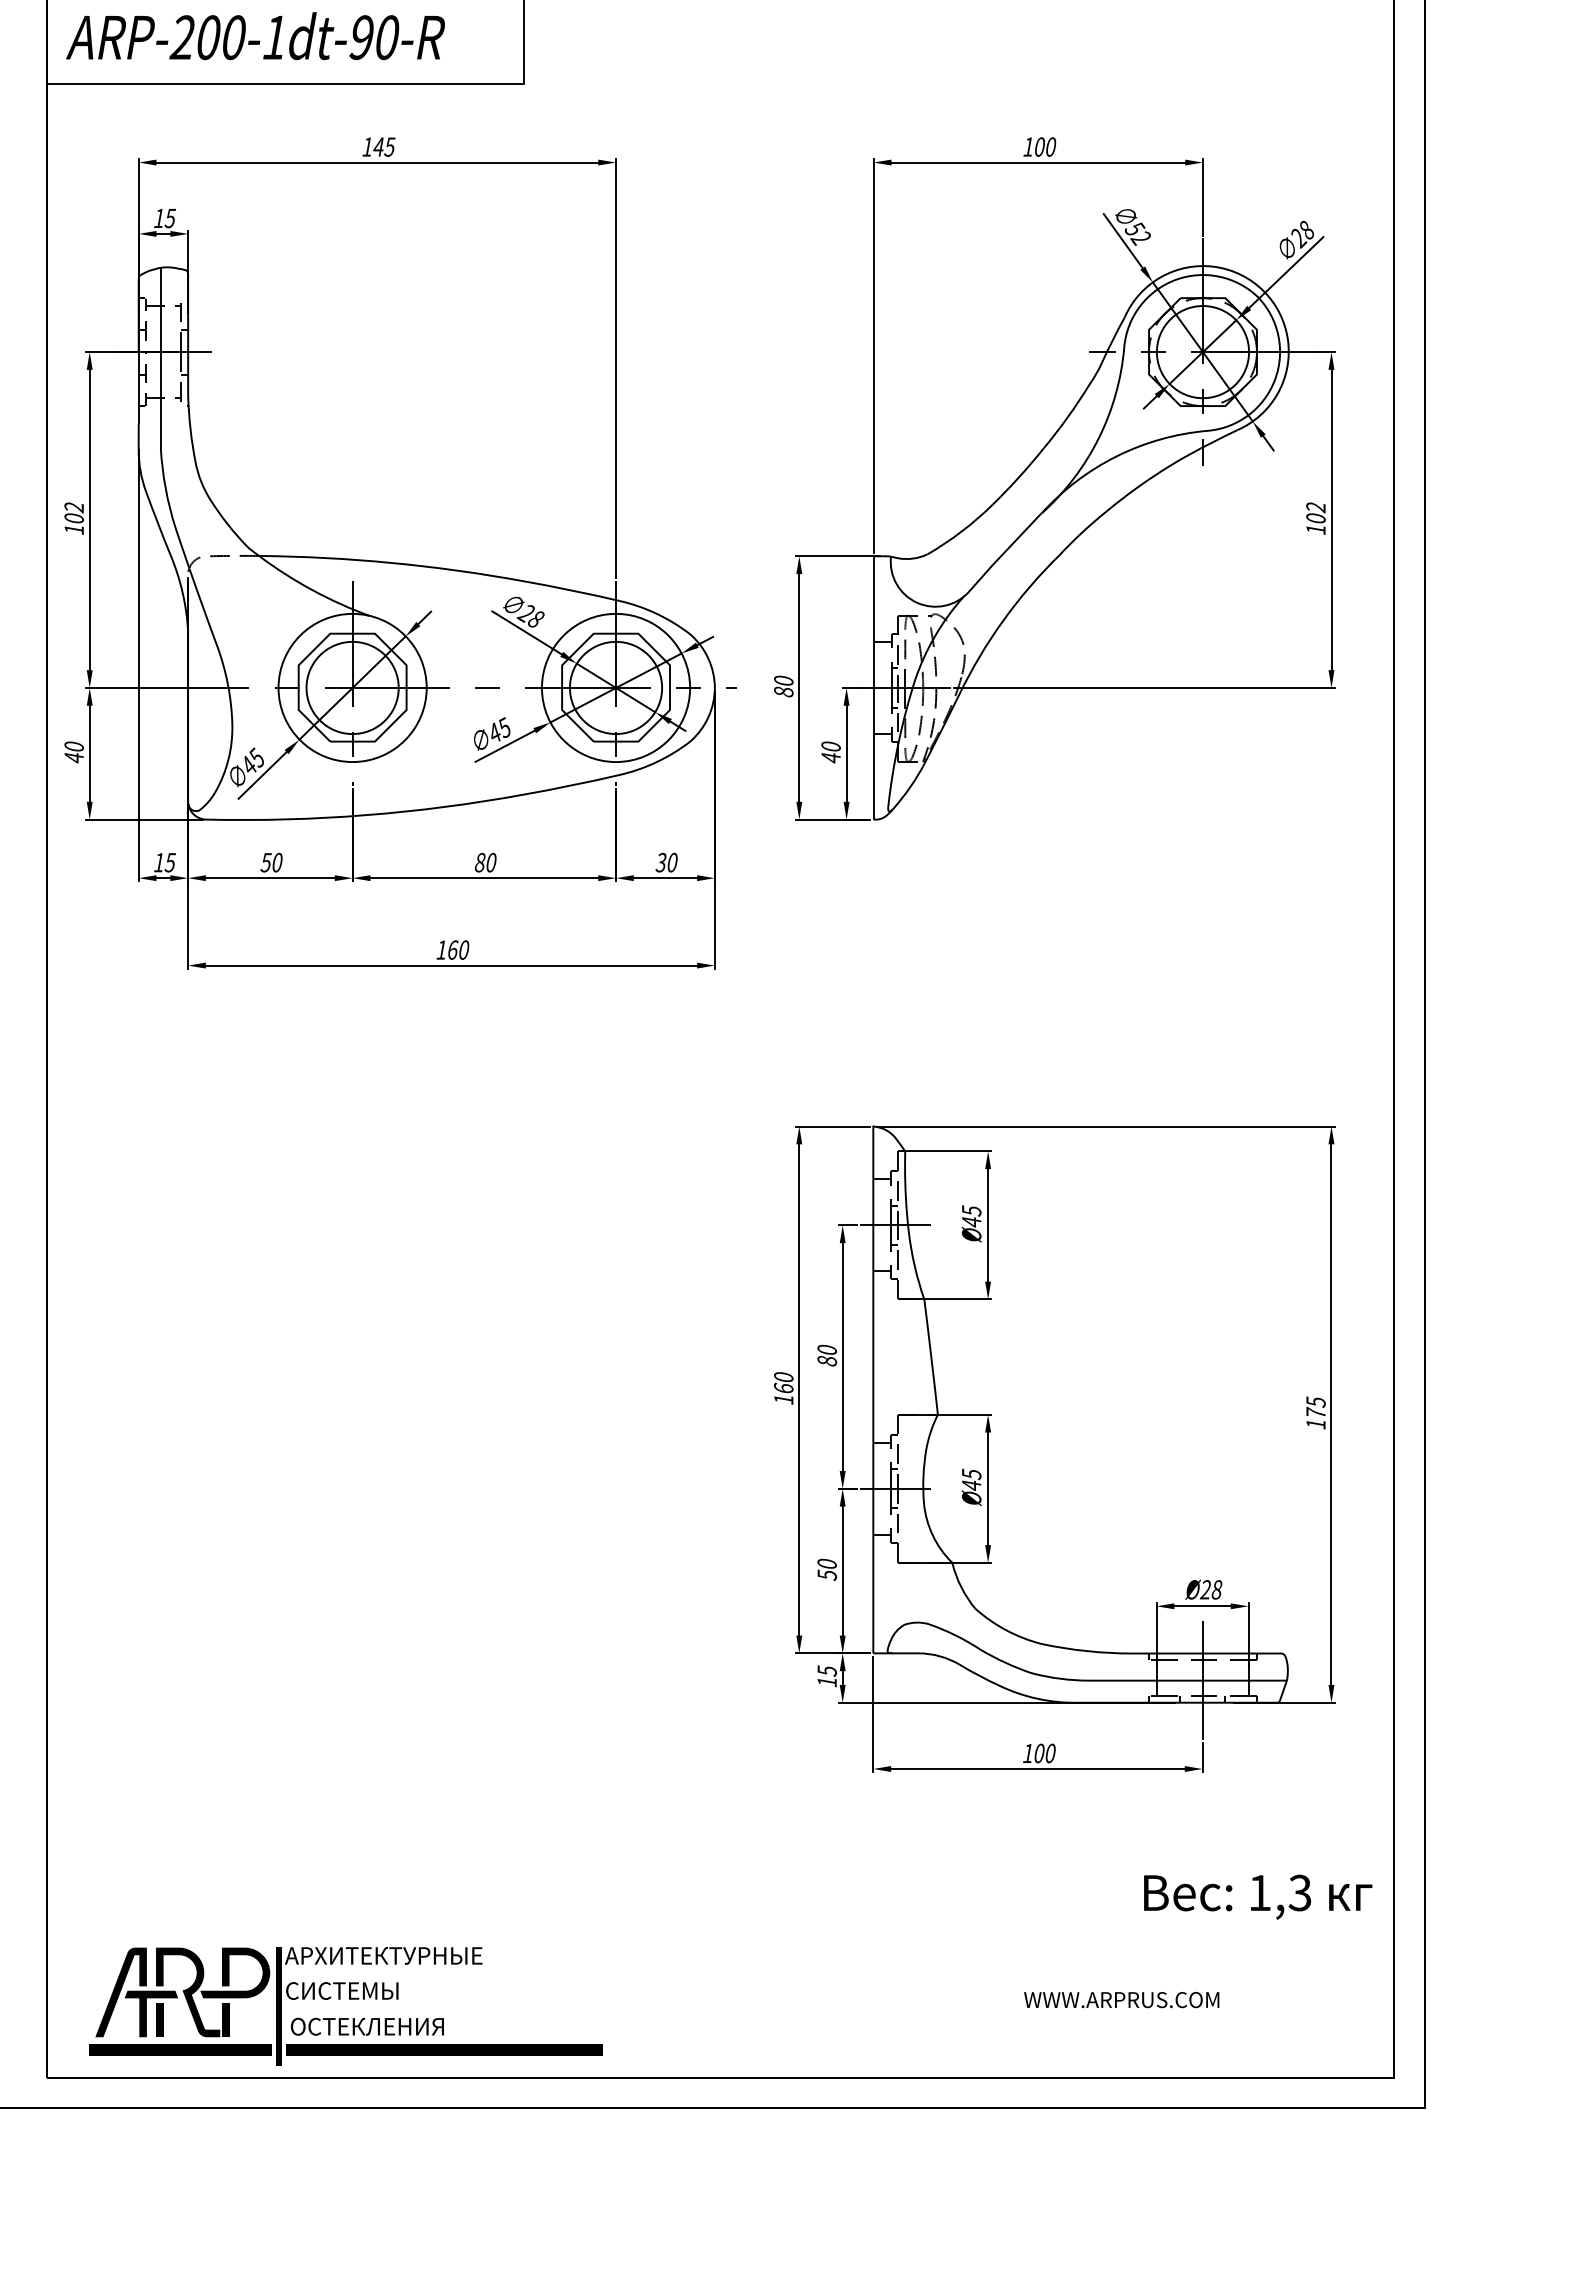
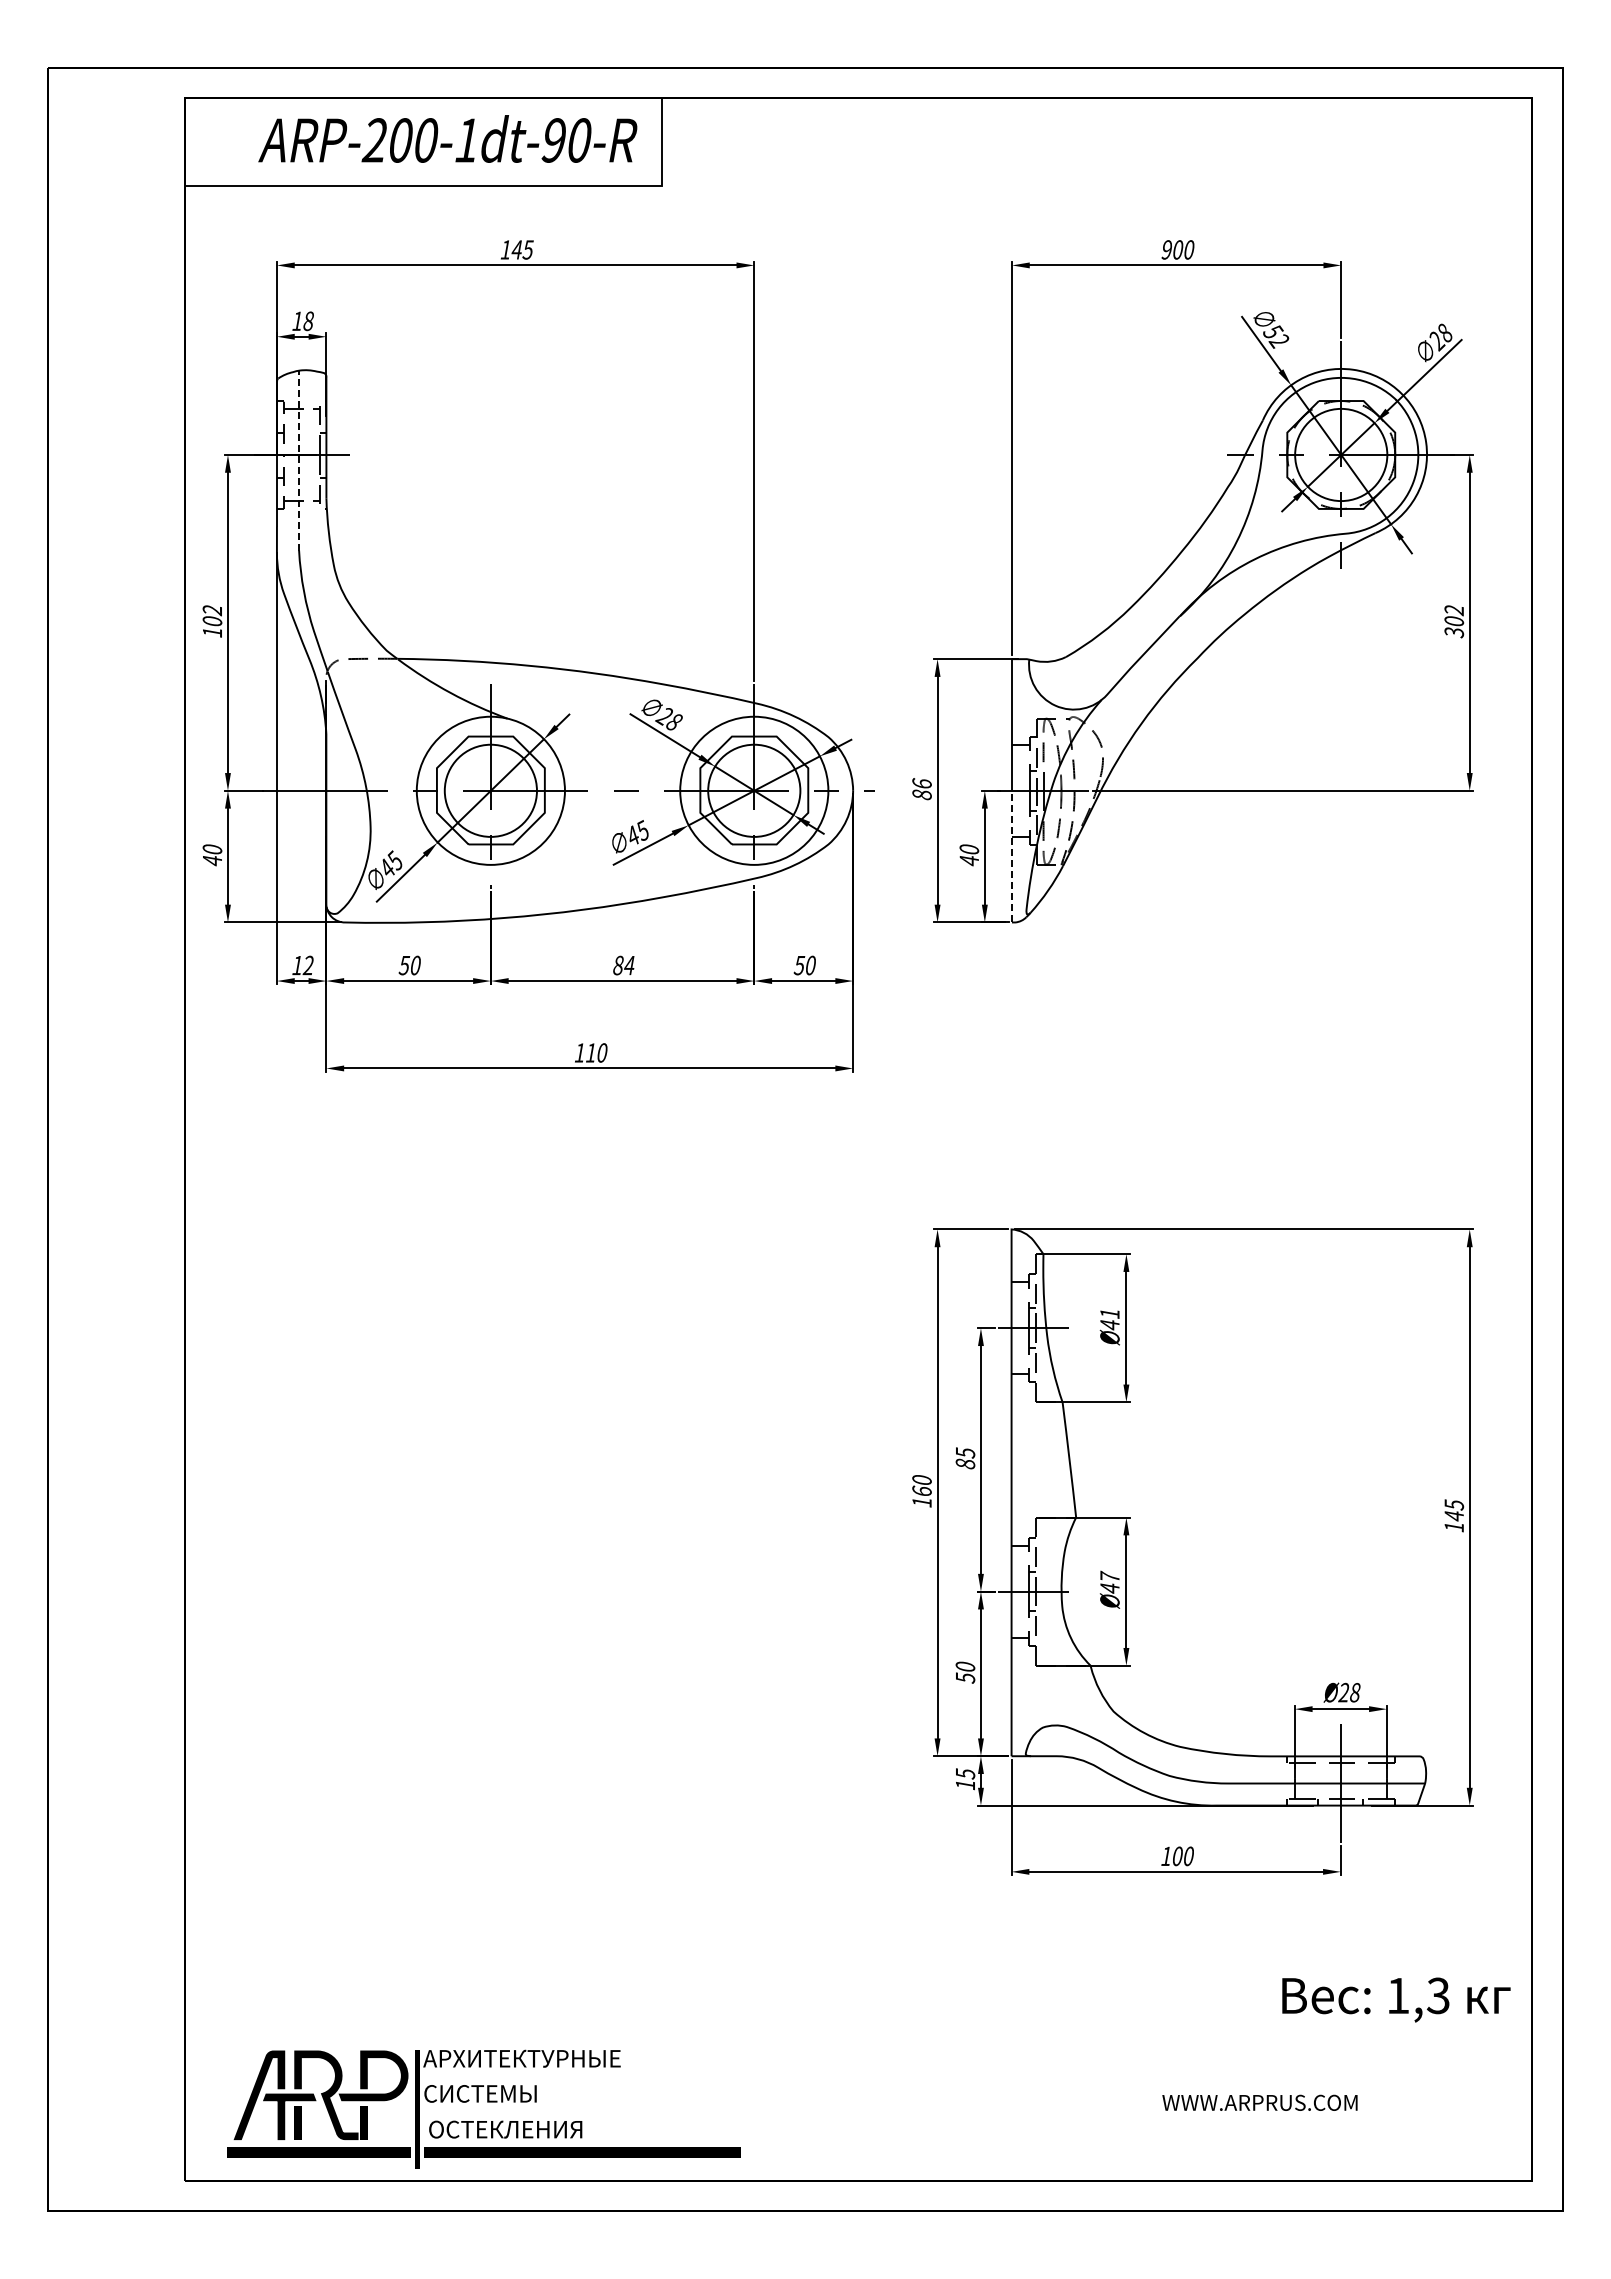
text: (255, 35) -> (447, 138), moved
text: (1028, 146) -> (1166, 249), 100 -> 900
text: (170, 217) -> (308, 320), 15 -> 18
line: (161, 357) -> (299, 460), solid -> dashed
text: (1316, 529) -> (1454, 632), 102 -> 302
text: (783, 680) -> (921, 783), 80 -> 86
line: (873, 752) -> (1011, 855), solid -> dashed
text: (662, 861) -> (800, 964), 30 -> 50
text: (170, 862) -> (308, 965), 15 -> 12
text: (491, 862) -> (629, 965), 80 -> 84
text: (453, 949) -> (591, 1052), 160 -> 110
text: (971, 1210) -> (1109, 1313), Ø45 -> Ø41
text: (827, 1349) -> (965, 1452), 80 -> 85
text: (1315, 1412) -> (1453, 1515), 175 -> 145
text: (971, 1473) -> (1109, 1576), Ø45 -> Ø47

